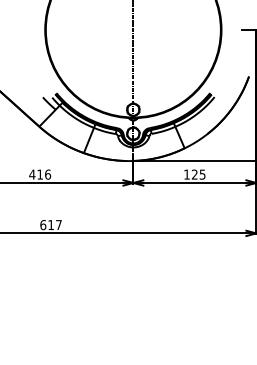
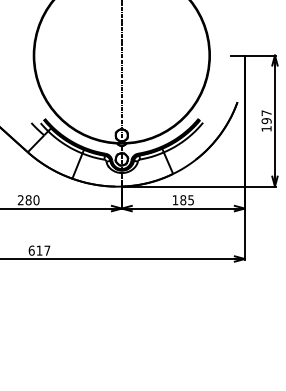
text: (40, 174) -> (28, 200), 416 -> 280
text: (195, 174) -> (183, 200), 125 -> 185

